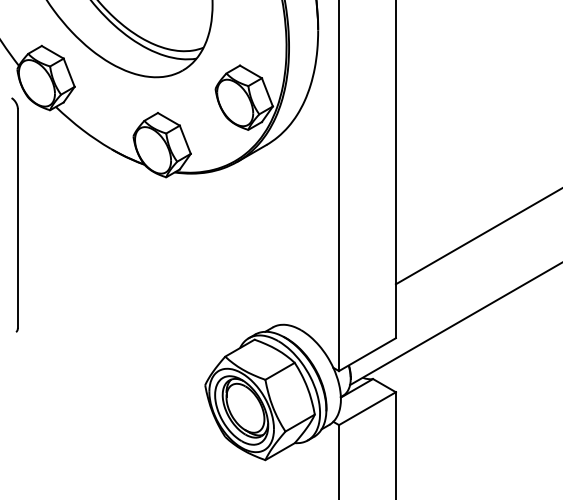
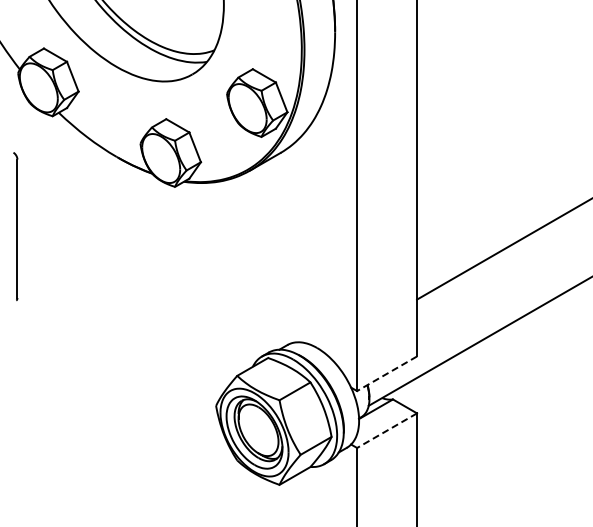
part: (14, 214) -> (15, 226), size x0.6
line: (367, 354) -> (387, 373), solid -> dashed
line: (367, 408) -> (387, 430), solid -> dashed

